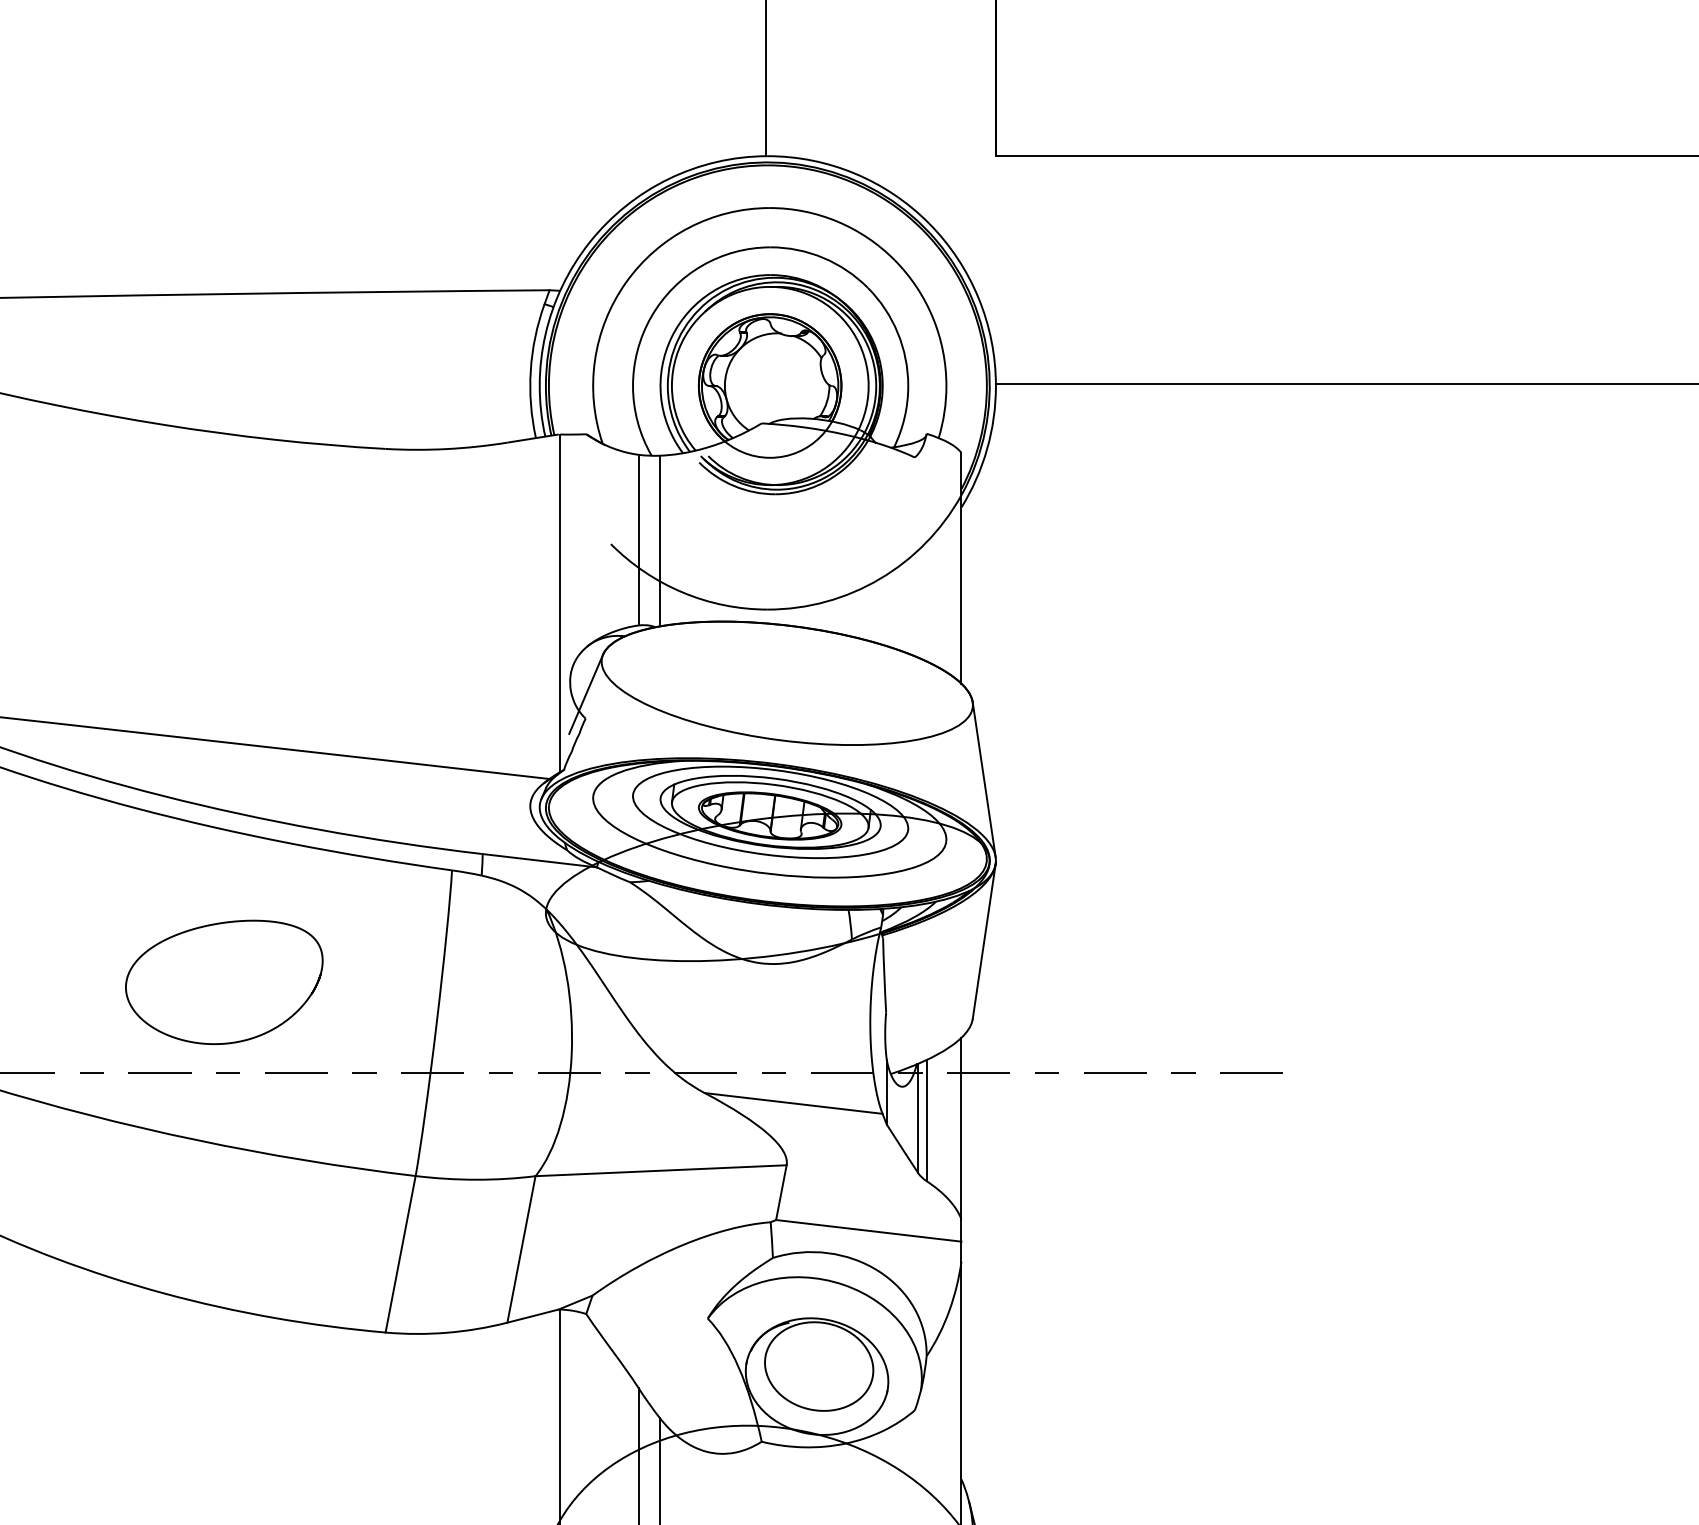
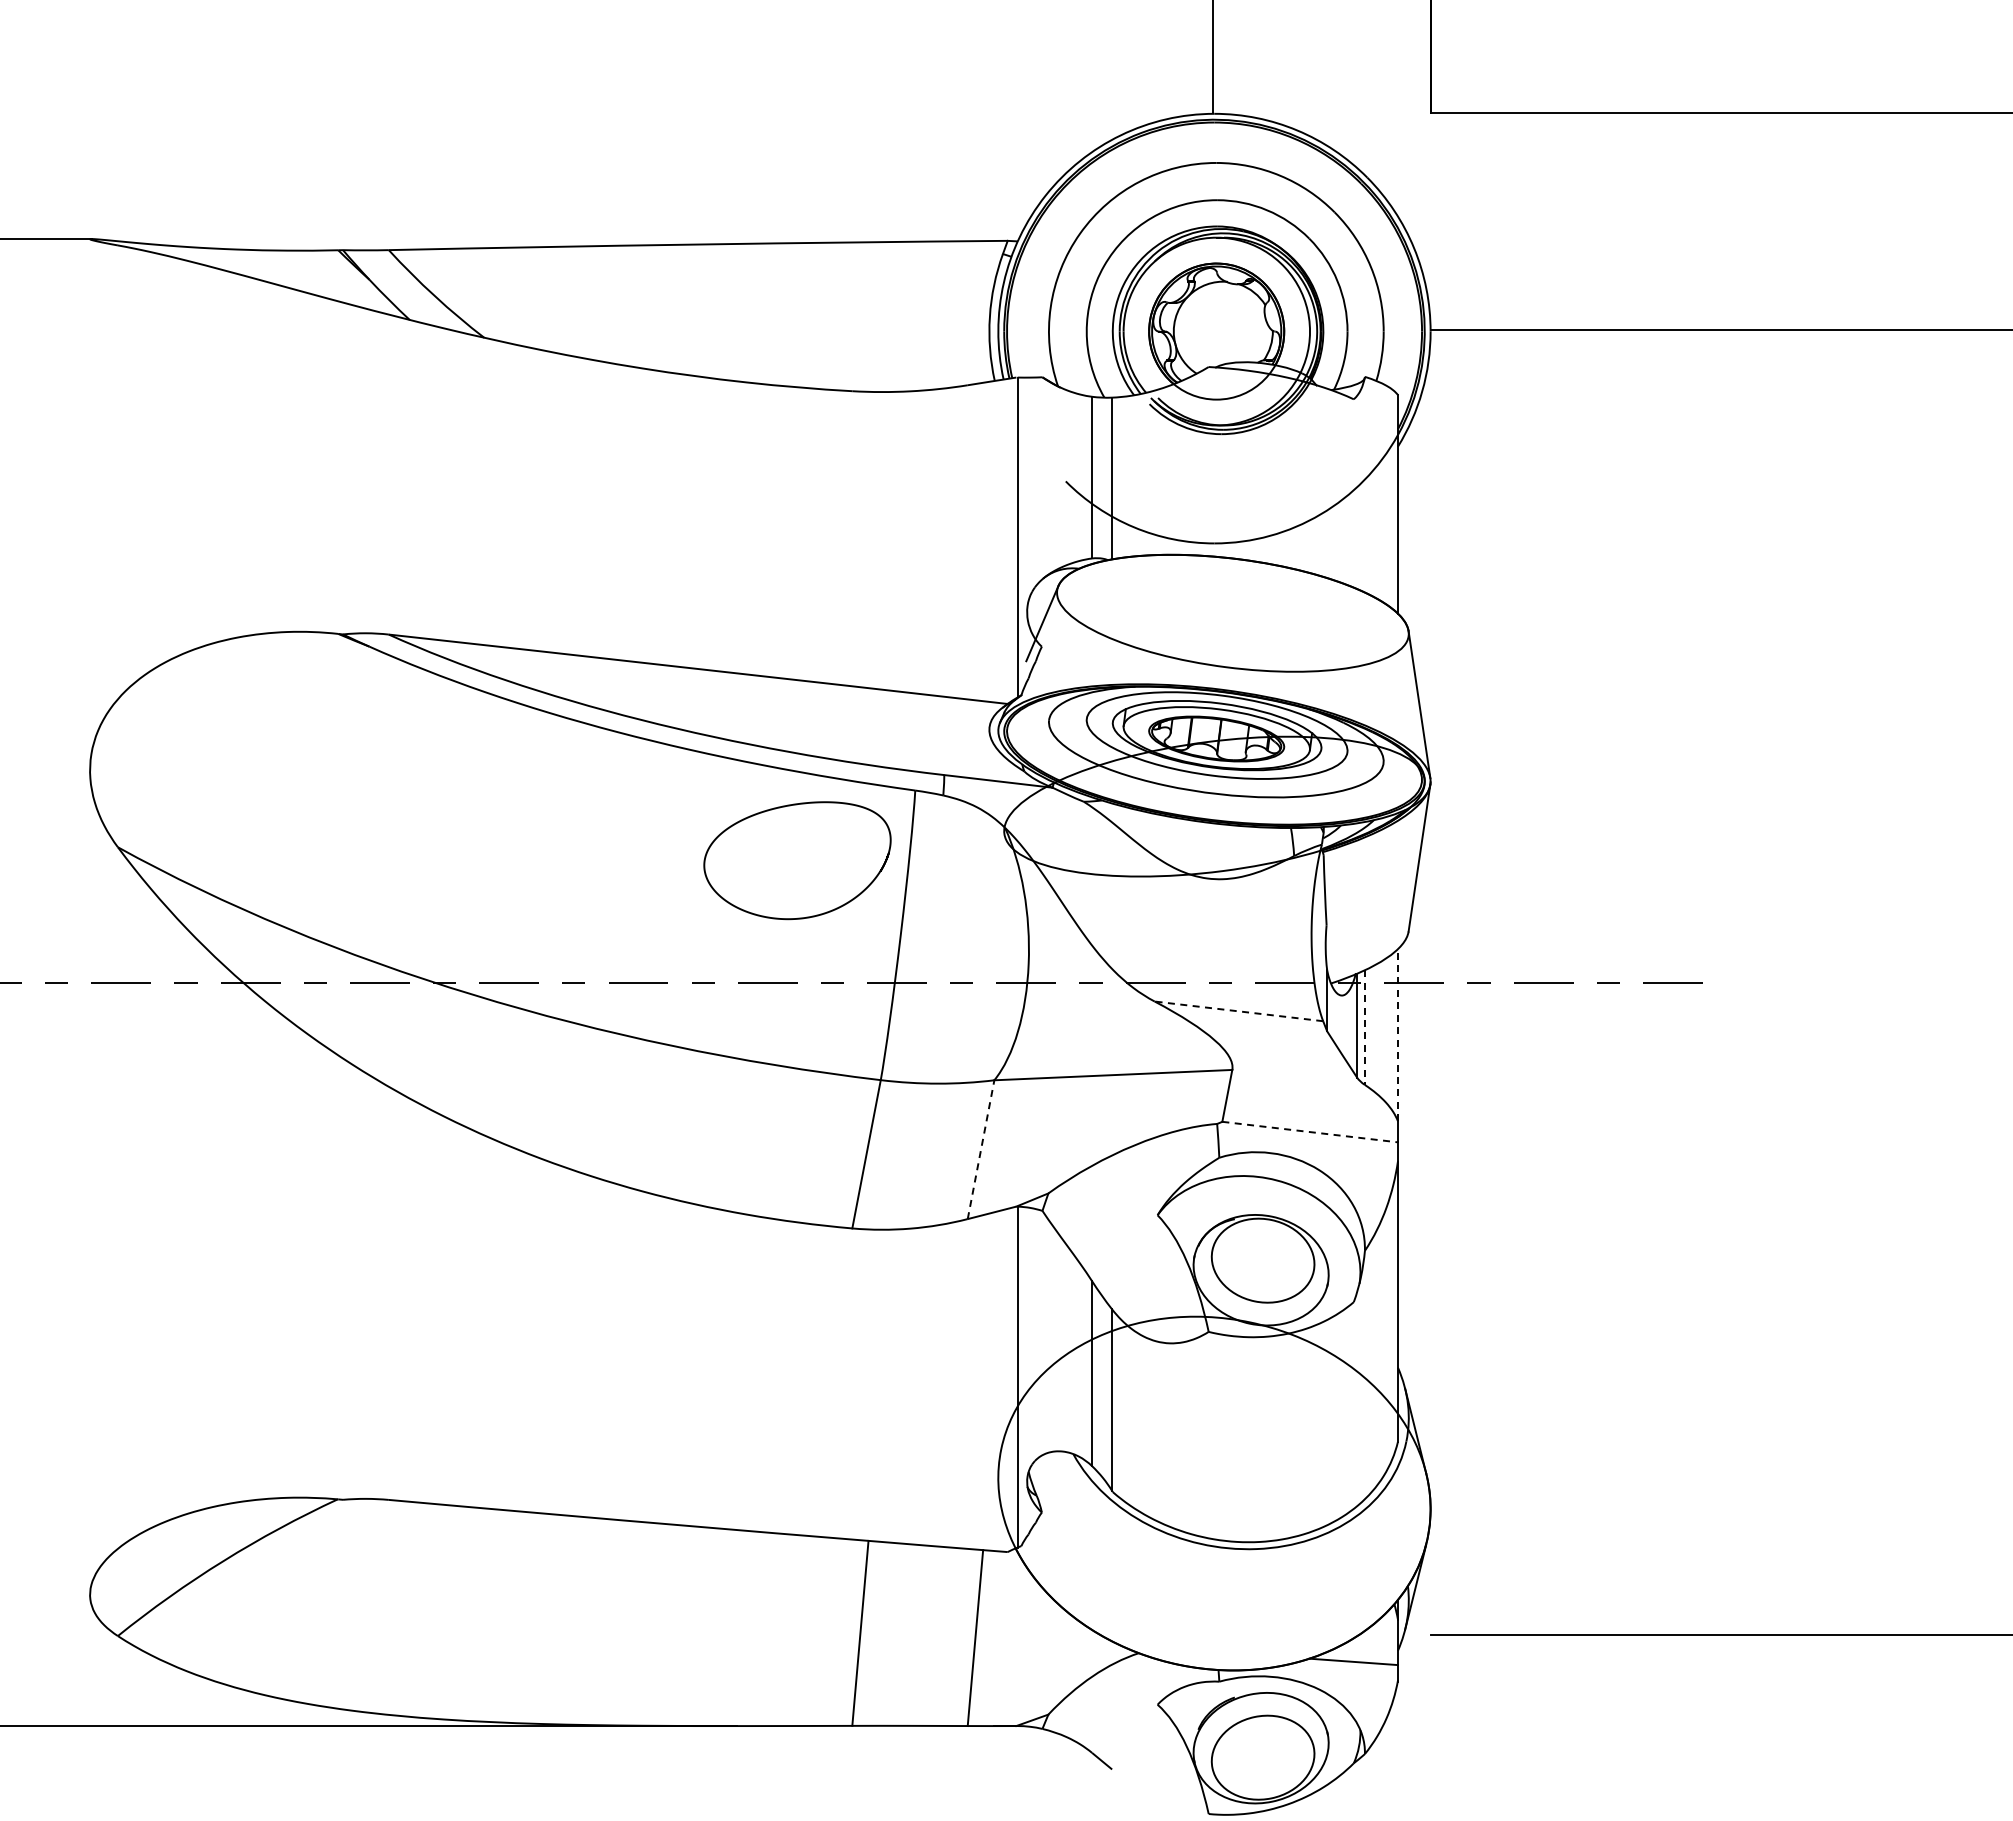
curve: (211, 926) -> (785, 807), moved
line: (793, 1103) -> (1238, 1011), solid -> dashed
line: (926, 1121) -> (1364, 1028), solid -> dashed
line: (960, 1127) -> (1397, 1034), solid -> dashed
line: (869, 1231) -> (1310, 1132), solid -> dashed
line: (521, 1249) -> (981, 1149), solid -> dashed

